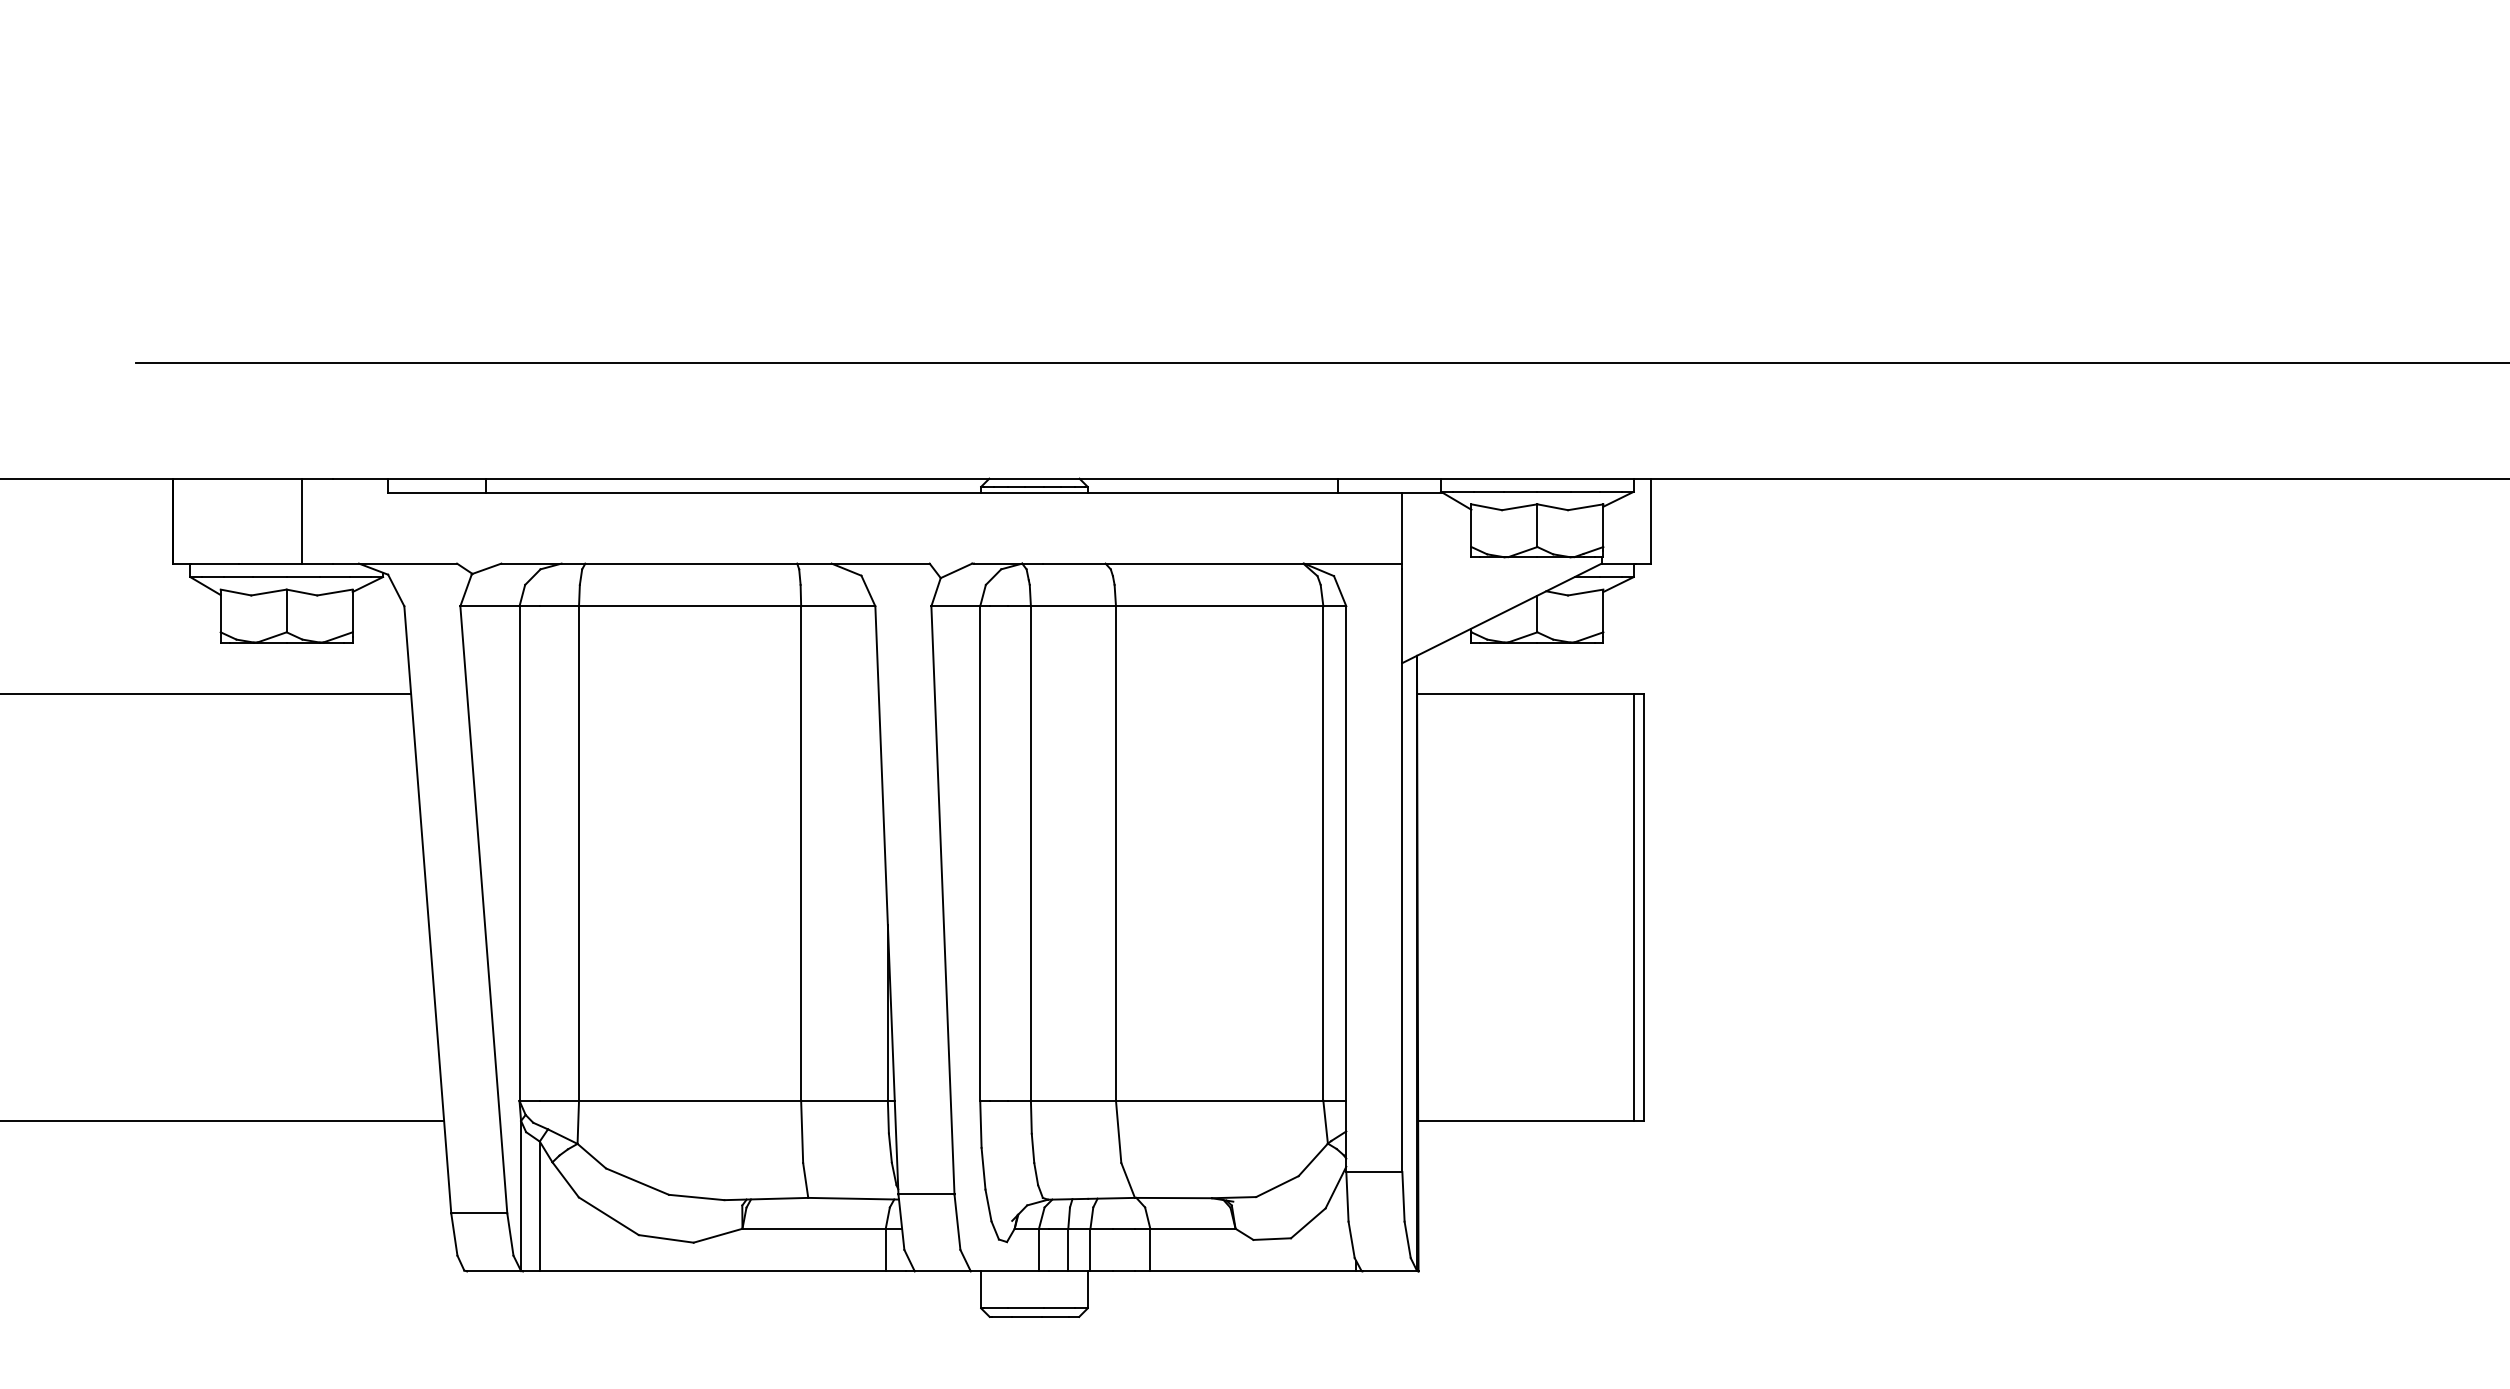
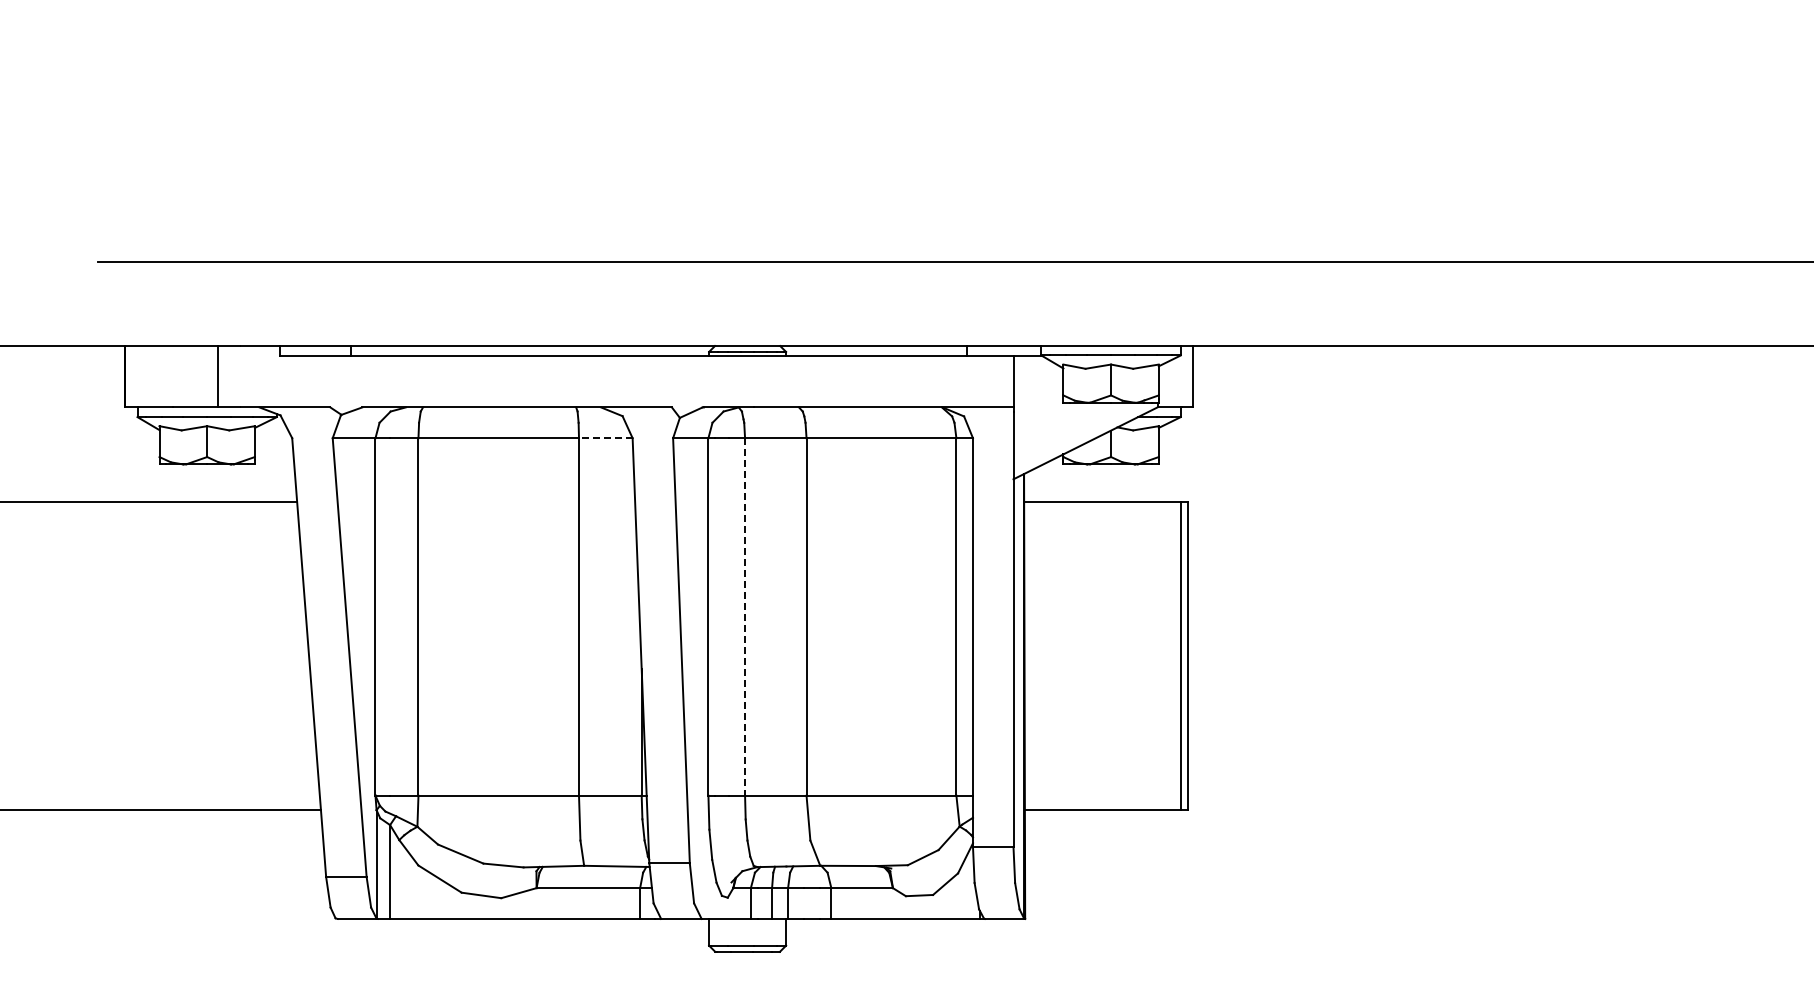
line: (837, 606) -> (605, 438), solid -> dashed
line: (1031, 852) -> (745, 616), solid -> dashed

